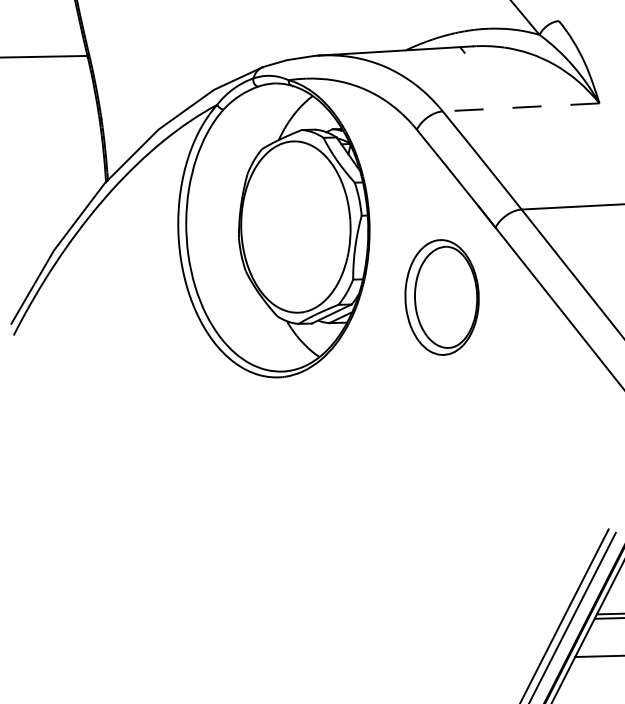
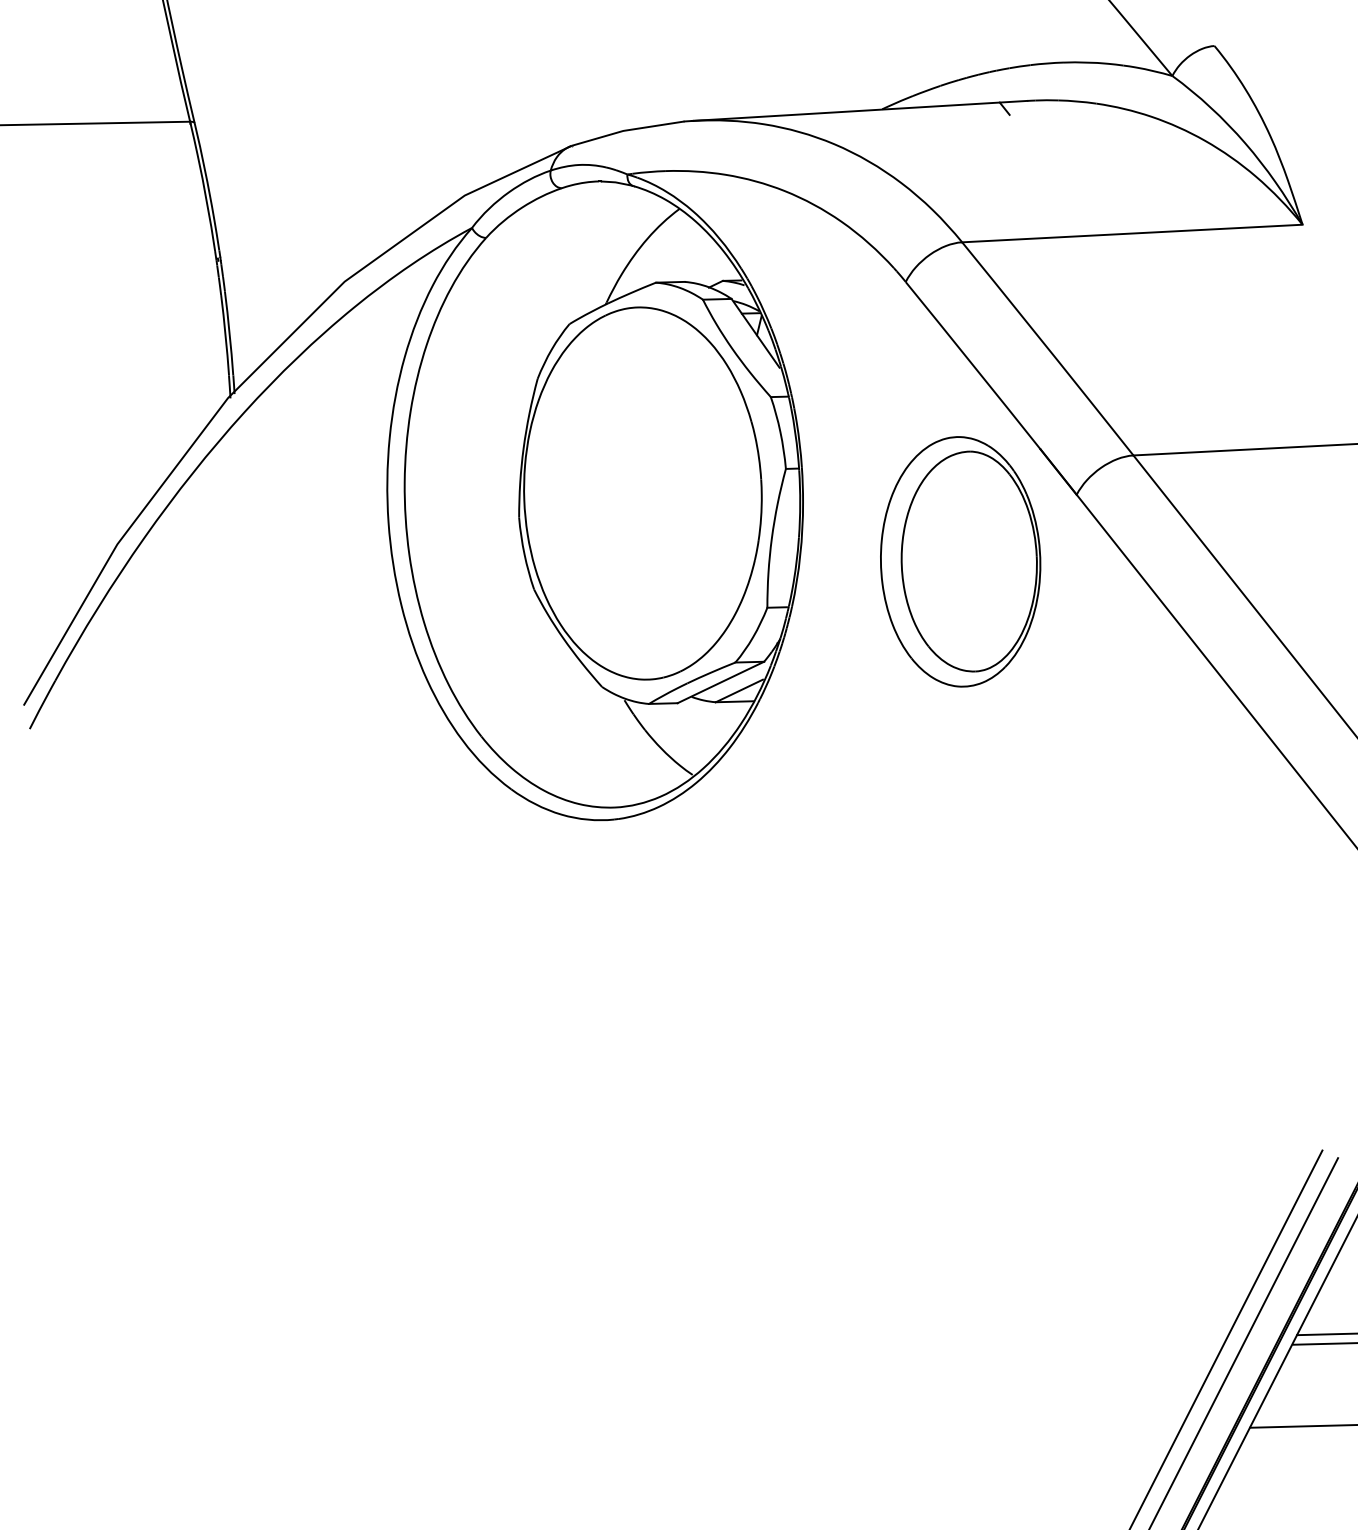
line: (520, 107) -> (1130, 233), dashed -> solid
part: (441, 297) -> (959, 561), moved

